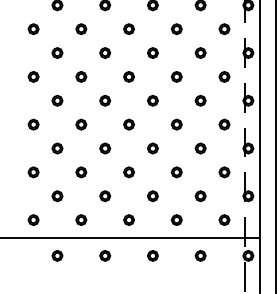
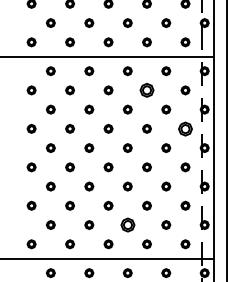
part: (176, 29) -> (146, 90), size x1.6
part: (224, 76) -> (185, 128), size x1.6
part: (152, 195) -> (127, 224), size x1.6

